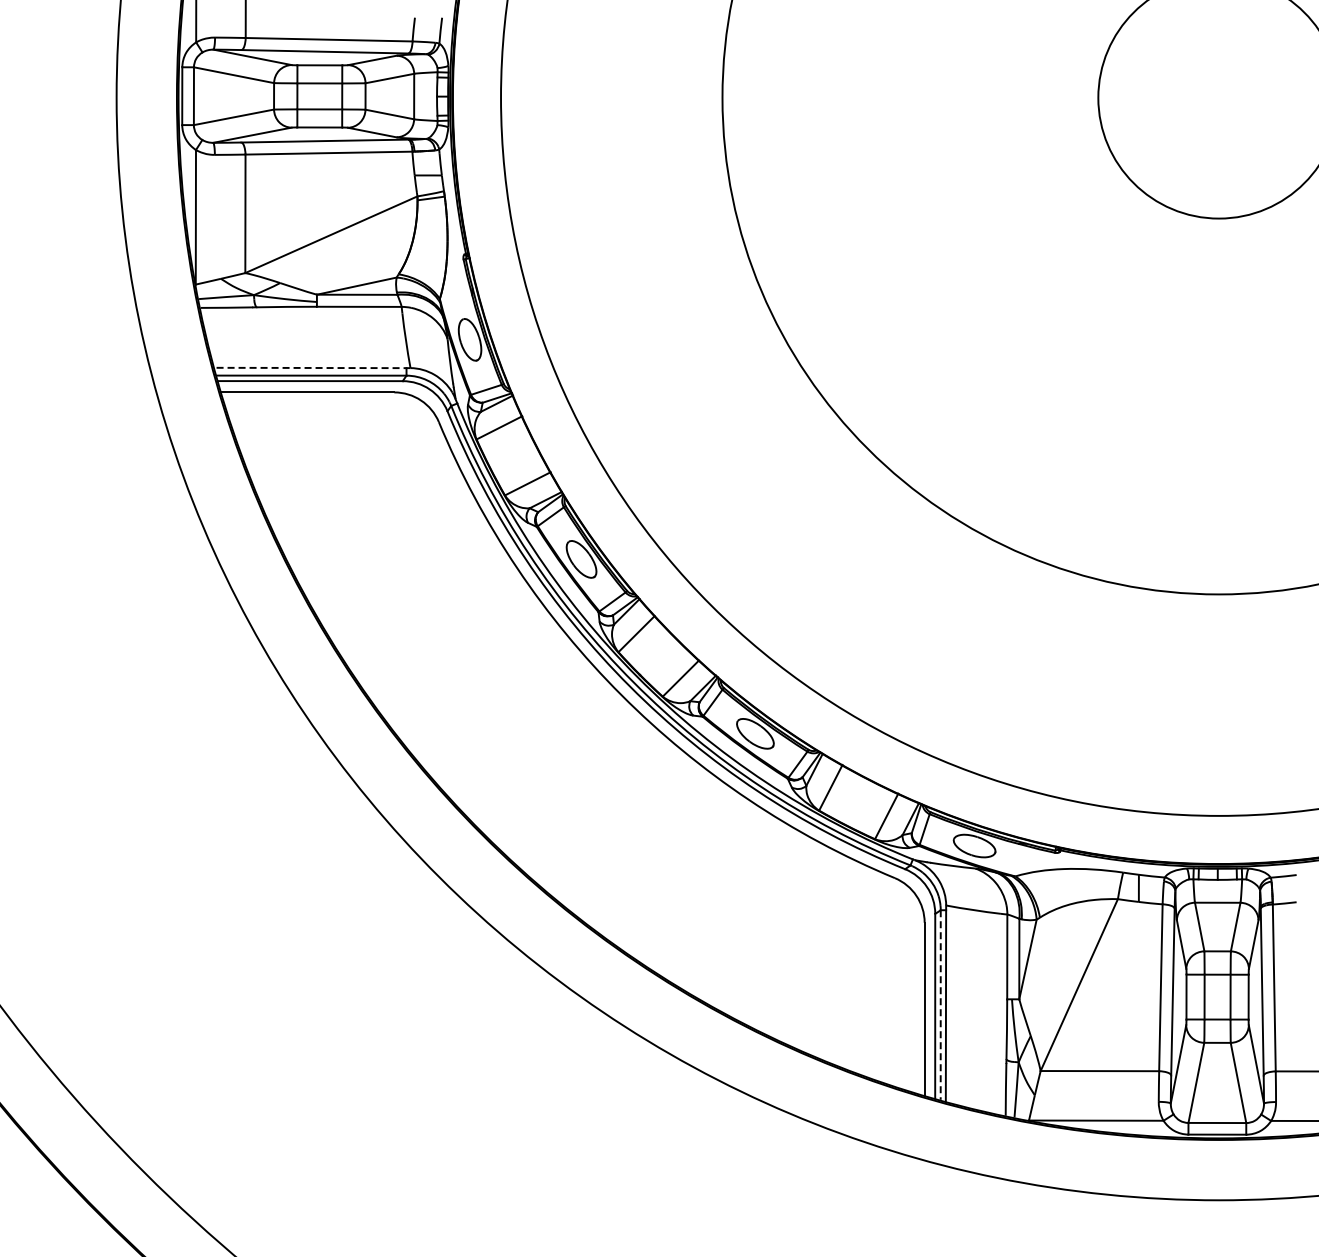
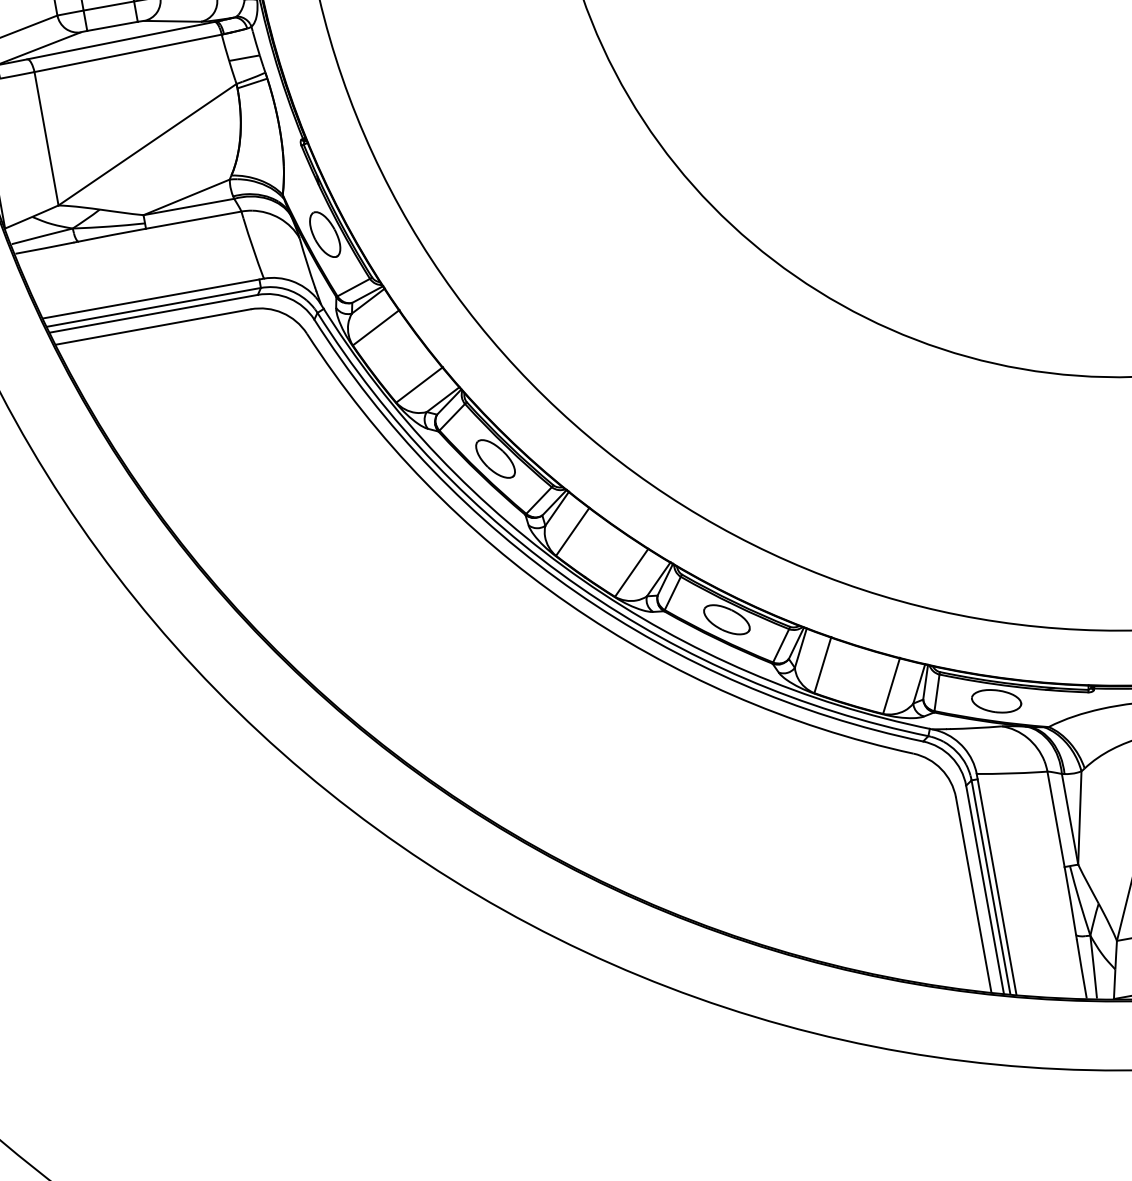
line: (312, 367) -> (153, 298), dashed -> solid
line: (940, 1005) -> (990, 887), dashed -> solid

